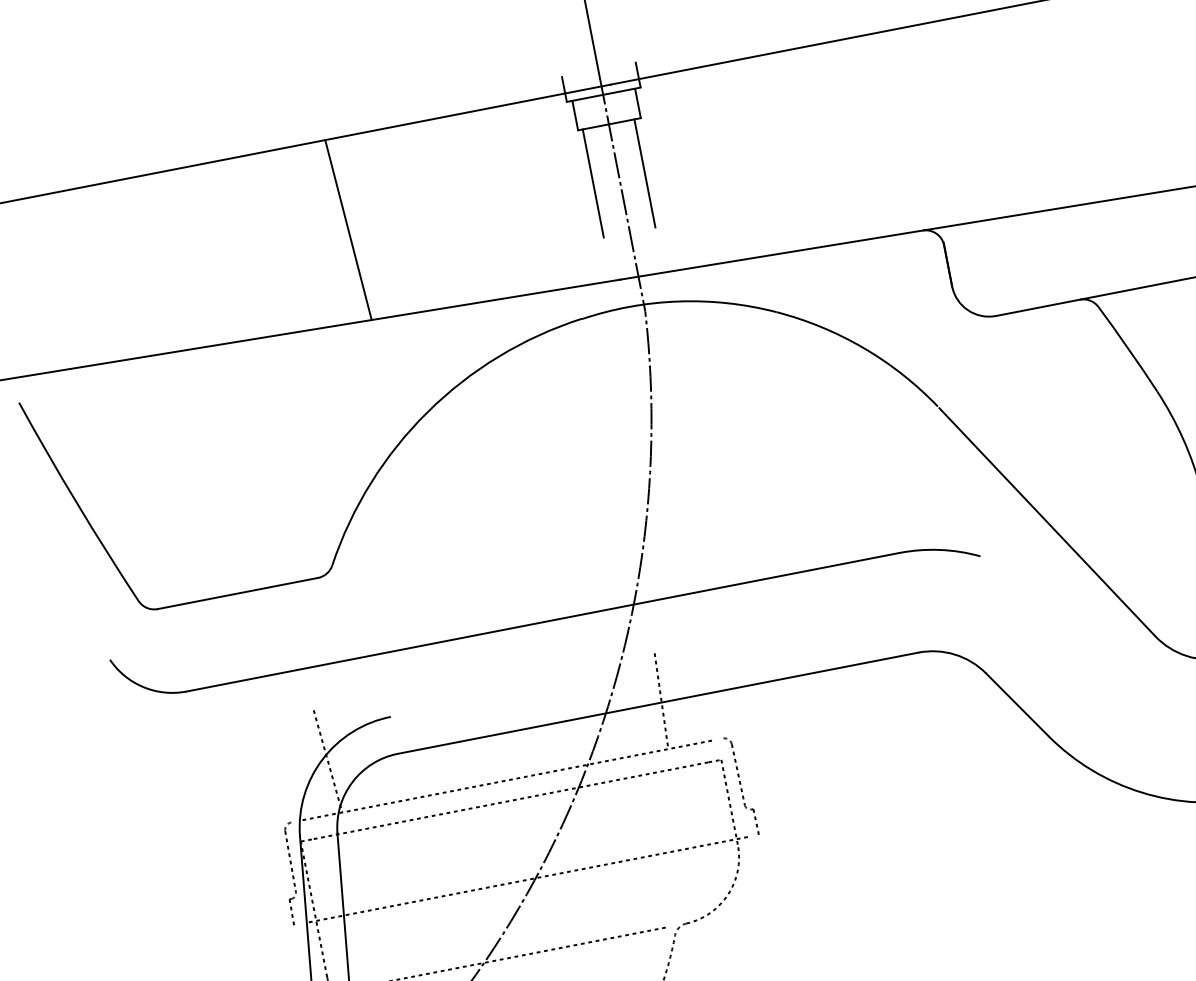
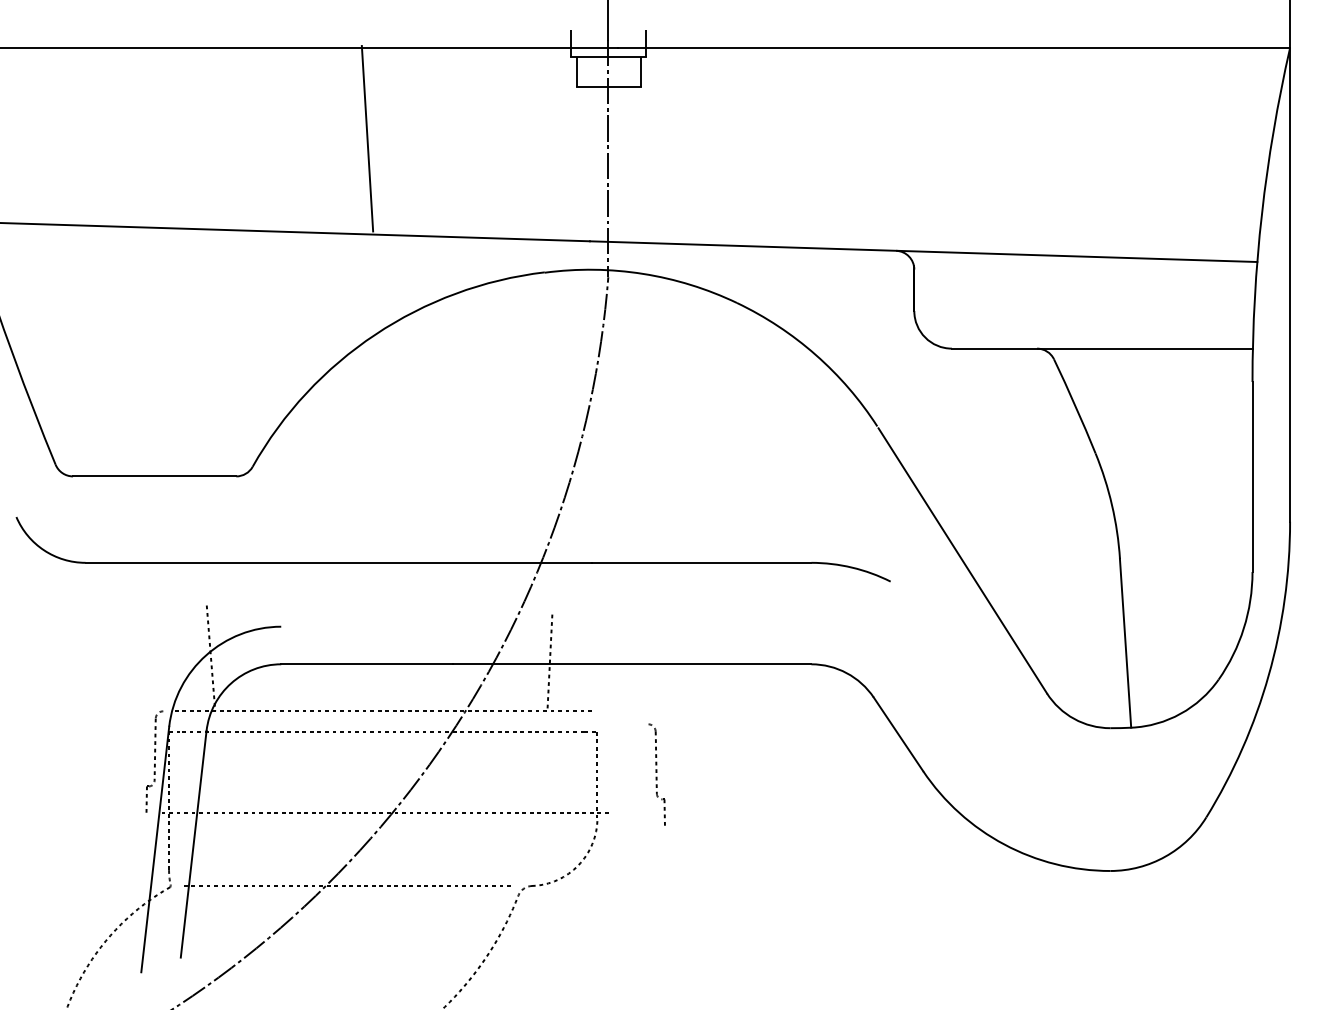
line: (645, 173) -> (634, 141), removed
line: (593, 183) -> (581, 141), removed
line: (348, 229) -> (367, 138), moved
part: (740, 786) -> (656, 774), moved

